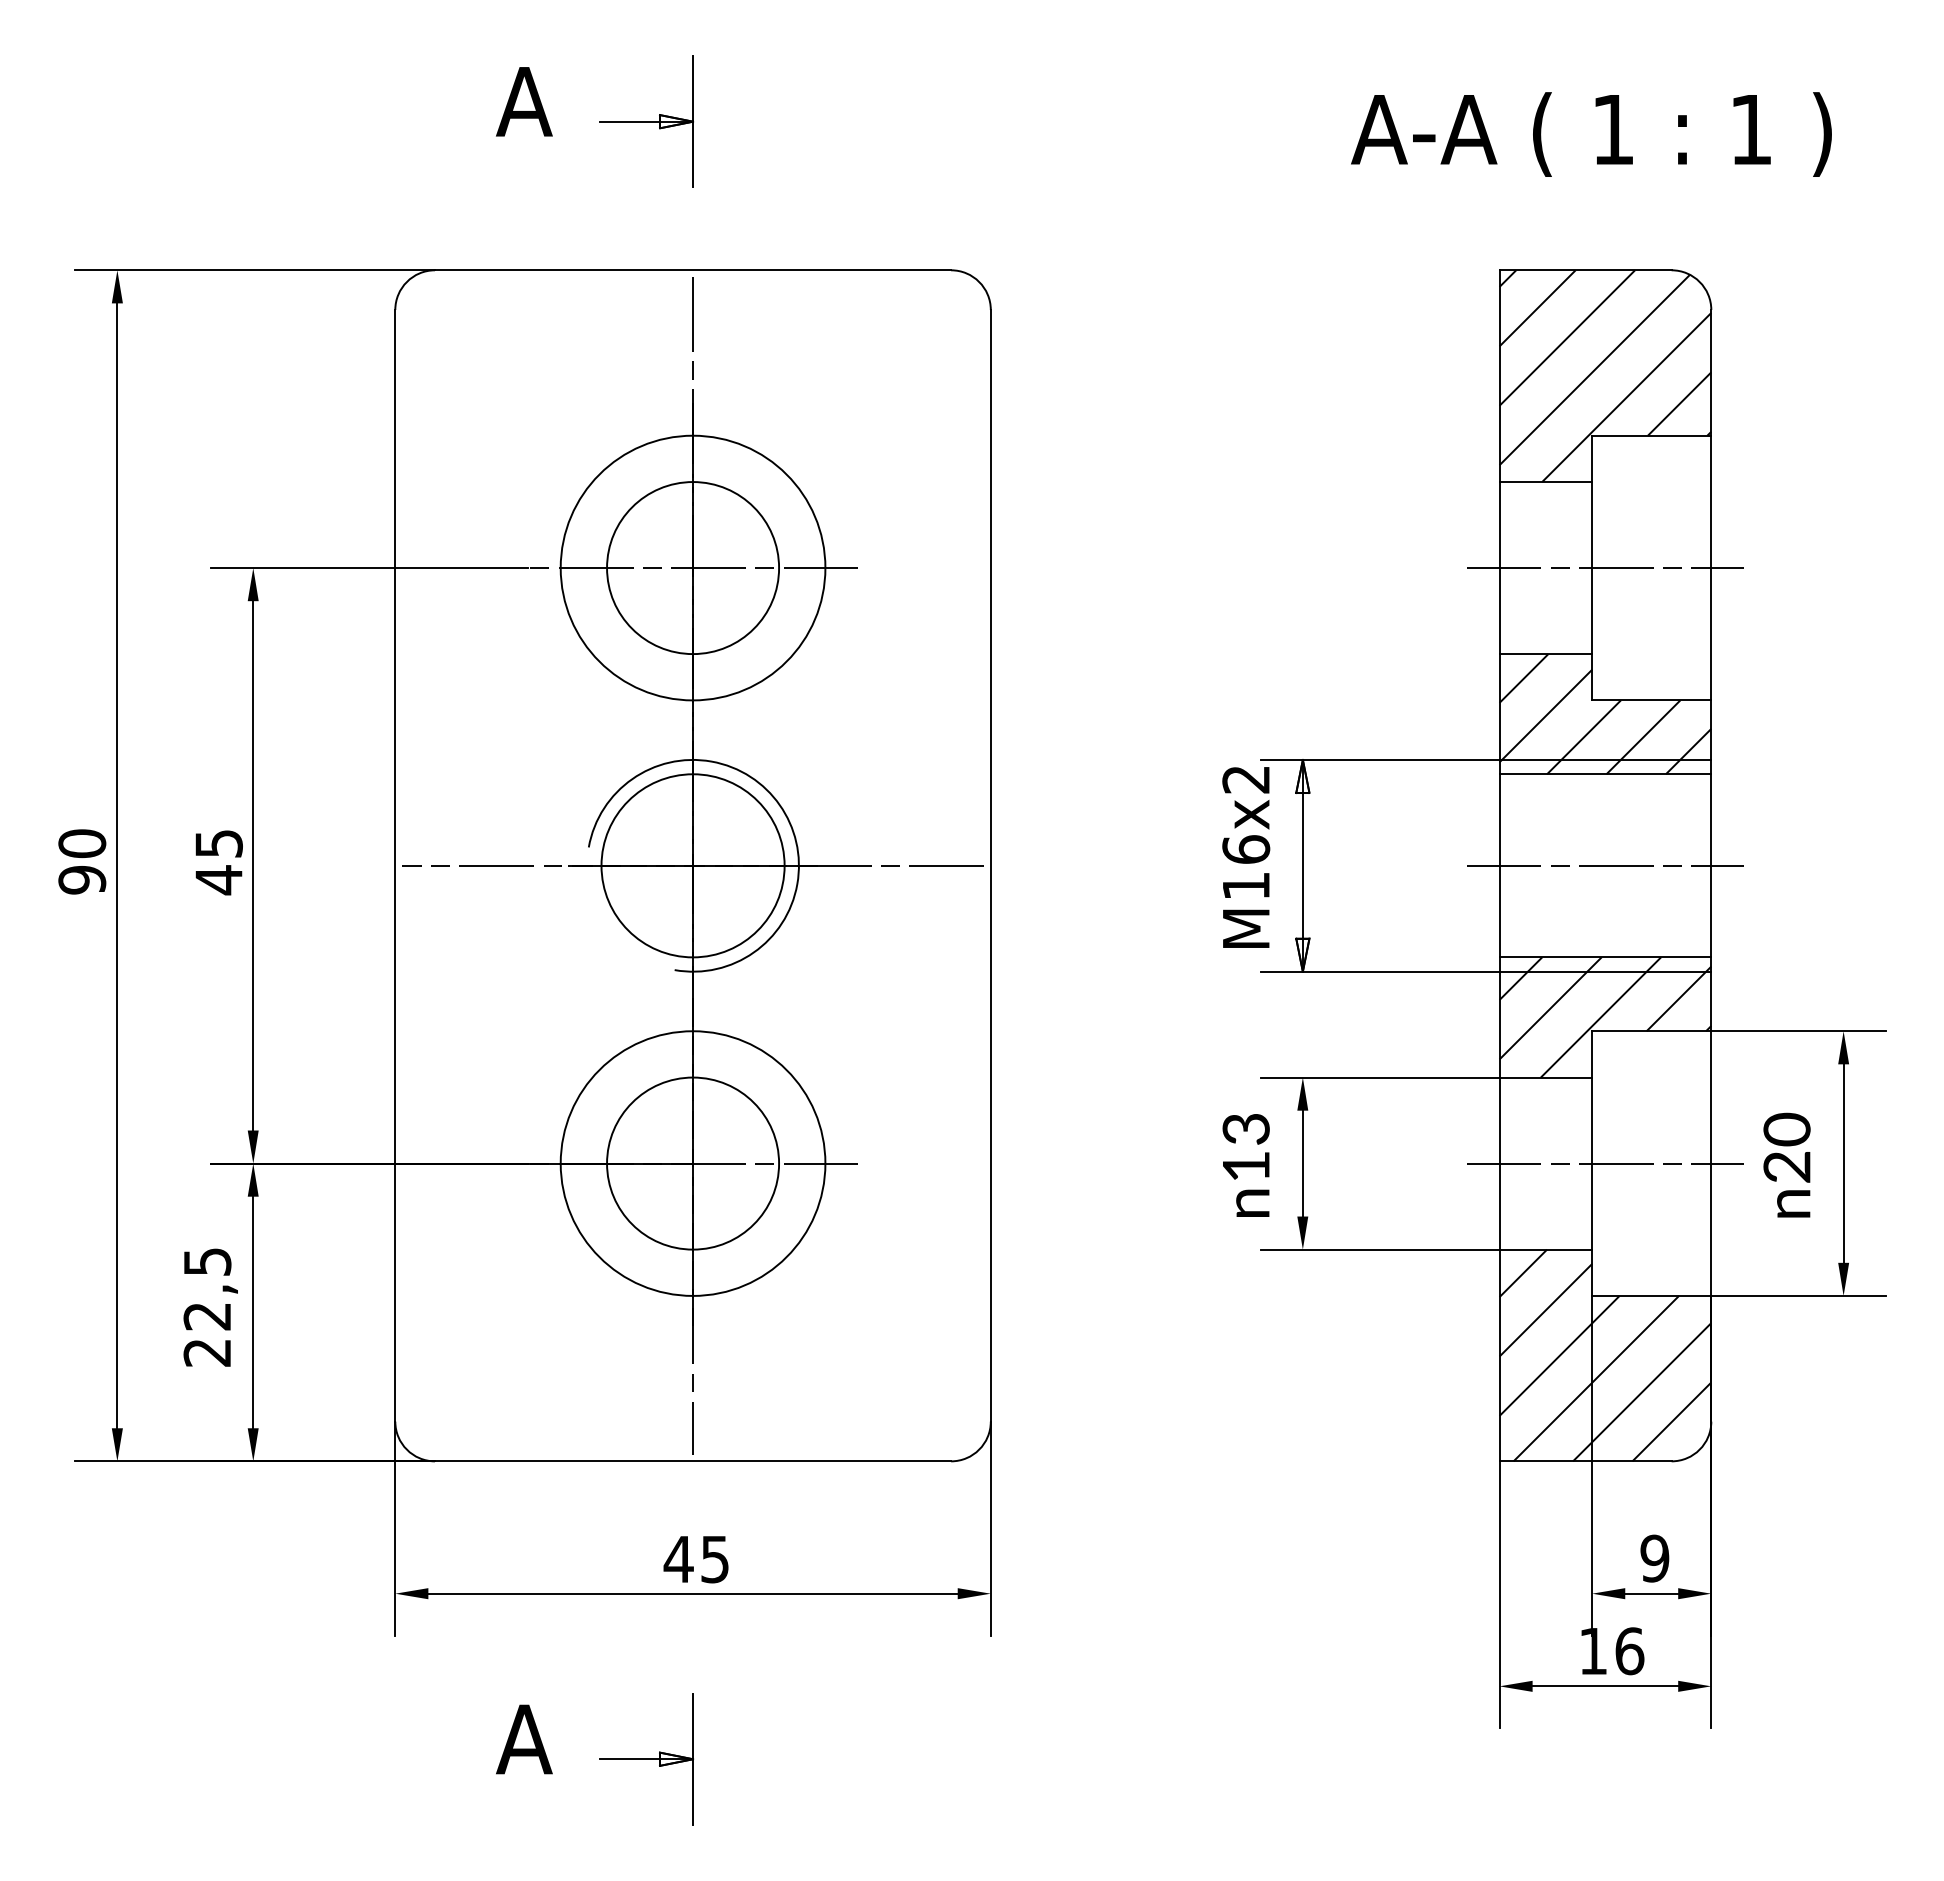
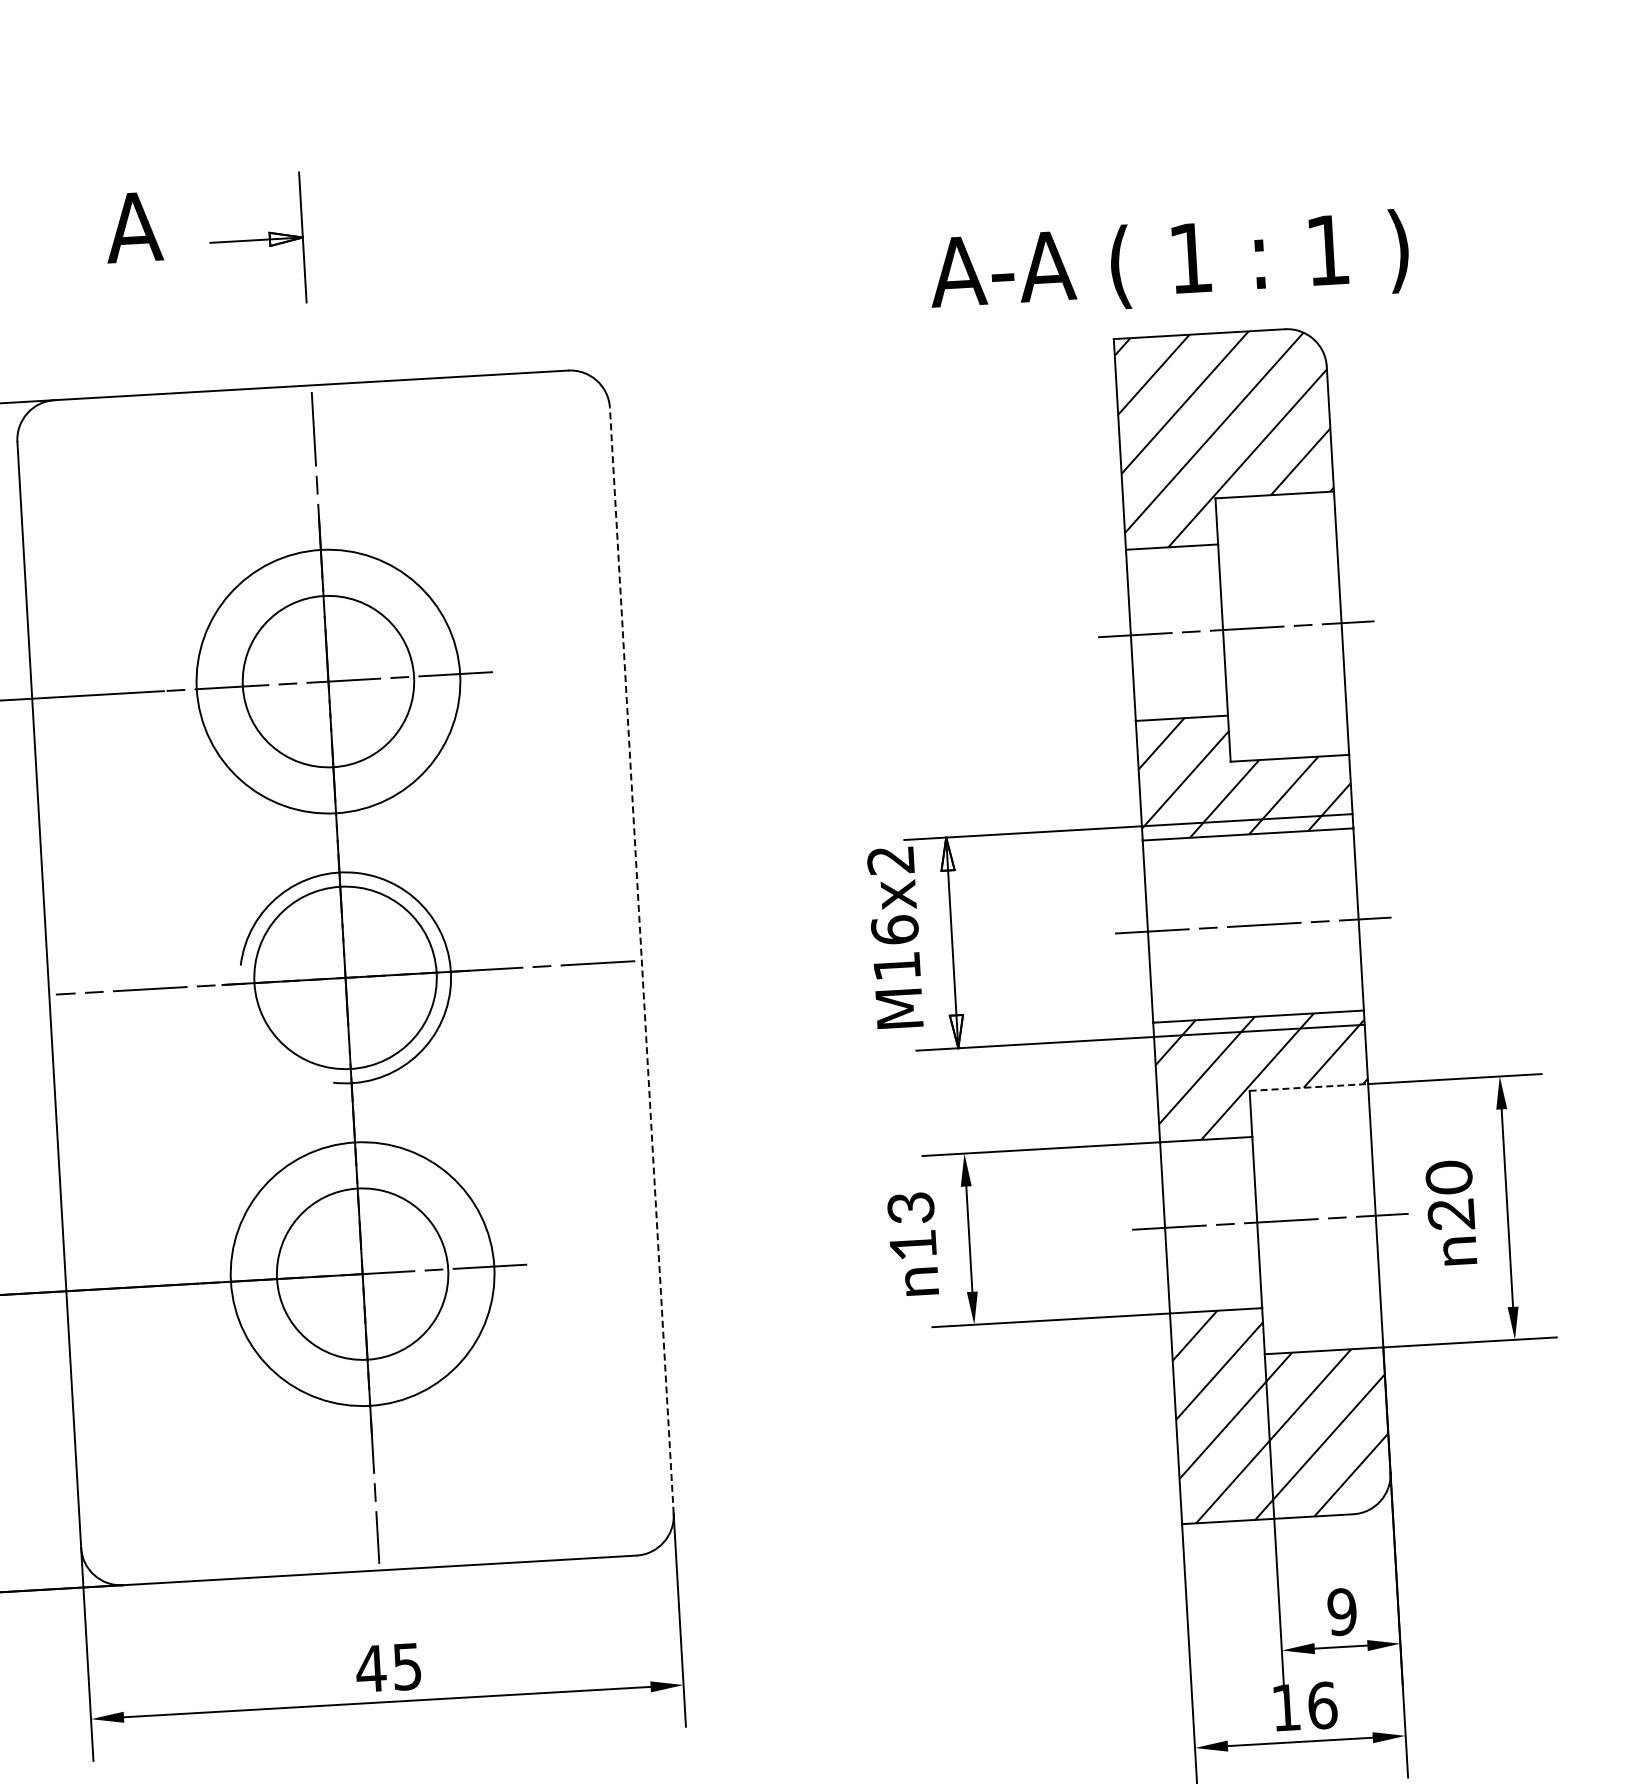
text: (1591, 134) -> (1169, 264), moved
line: (990, 865) -> (641, 960), solid -> dashed
line: (1651, 1031) -> (1308, 1087), solid -> dashed

